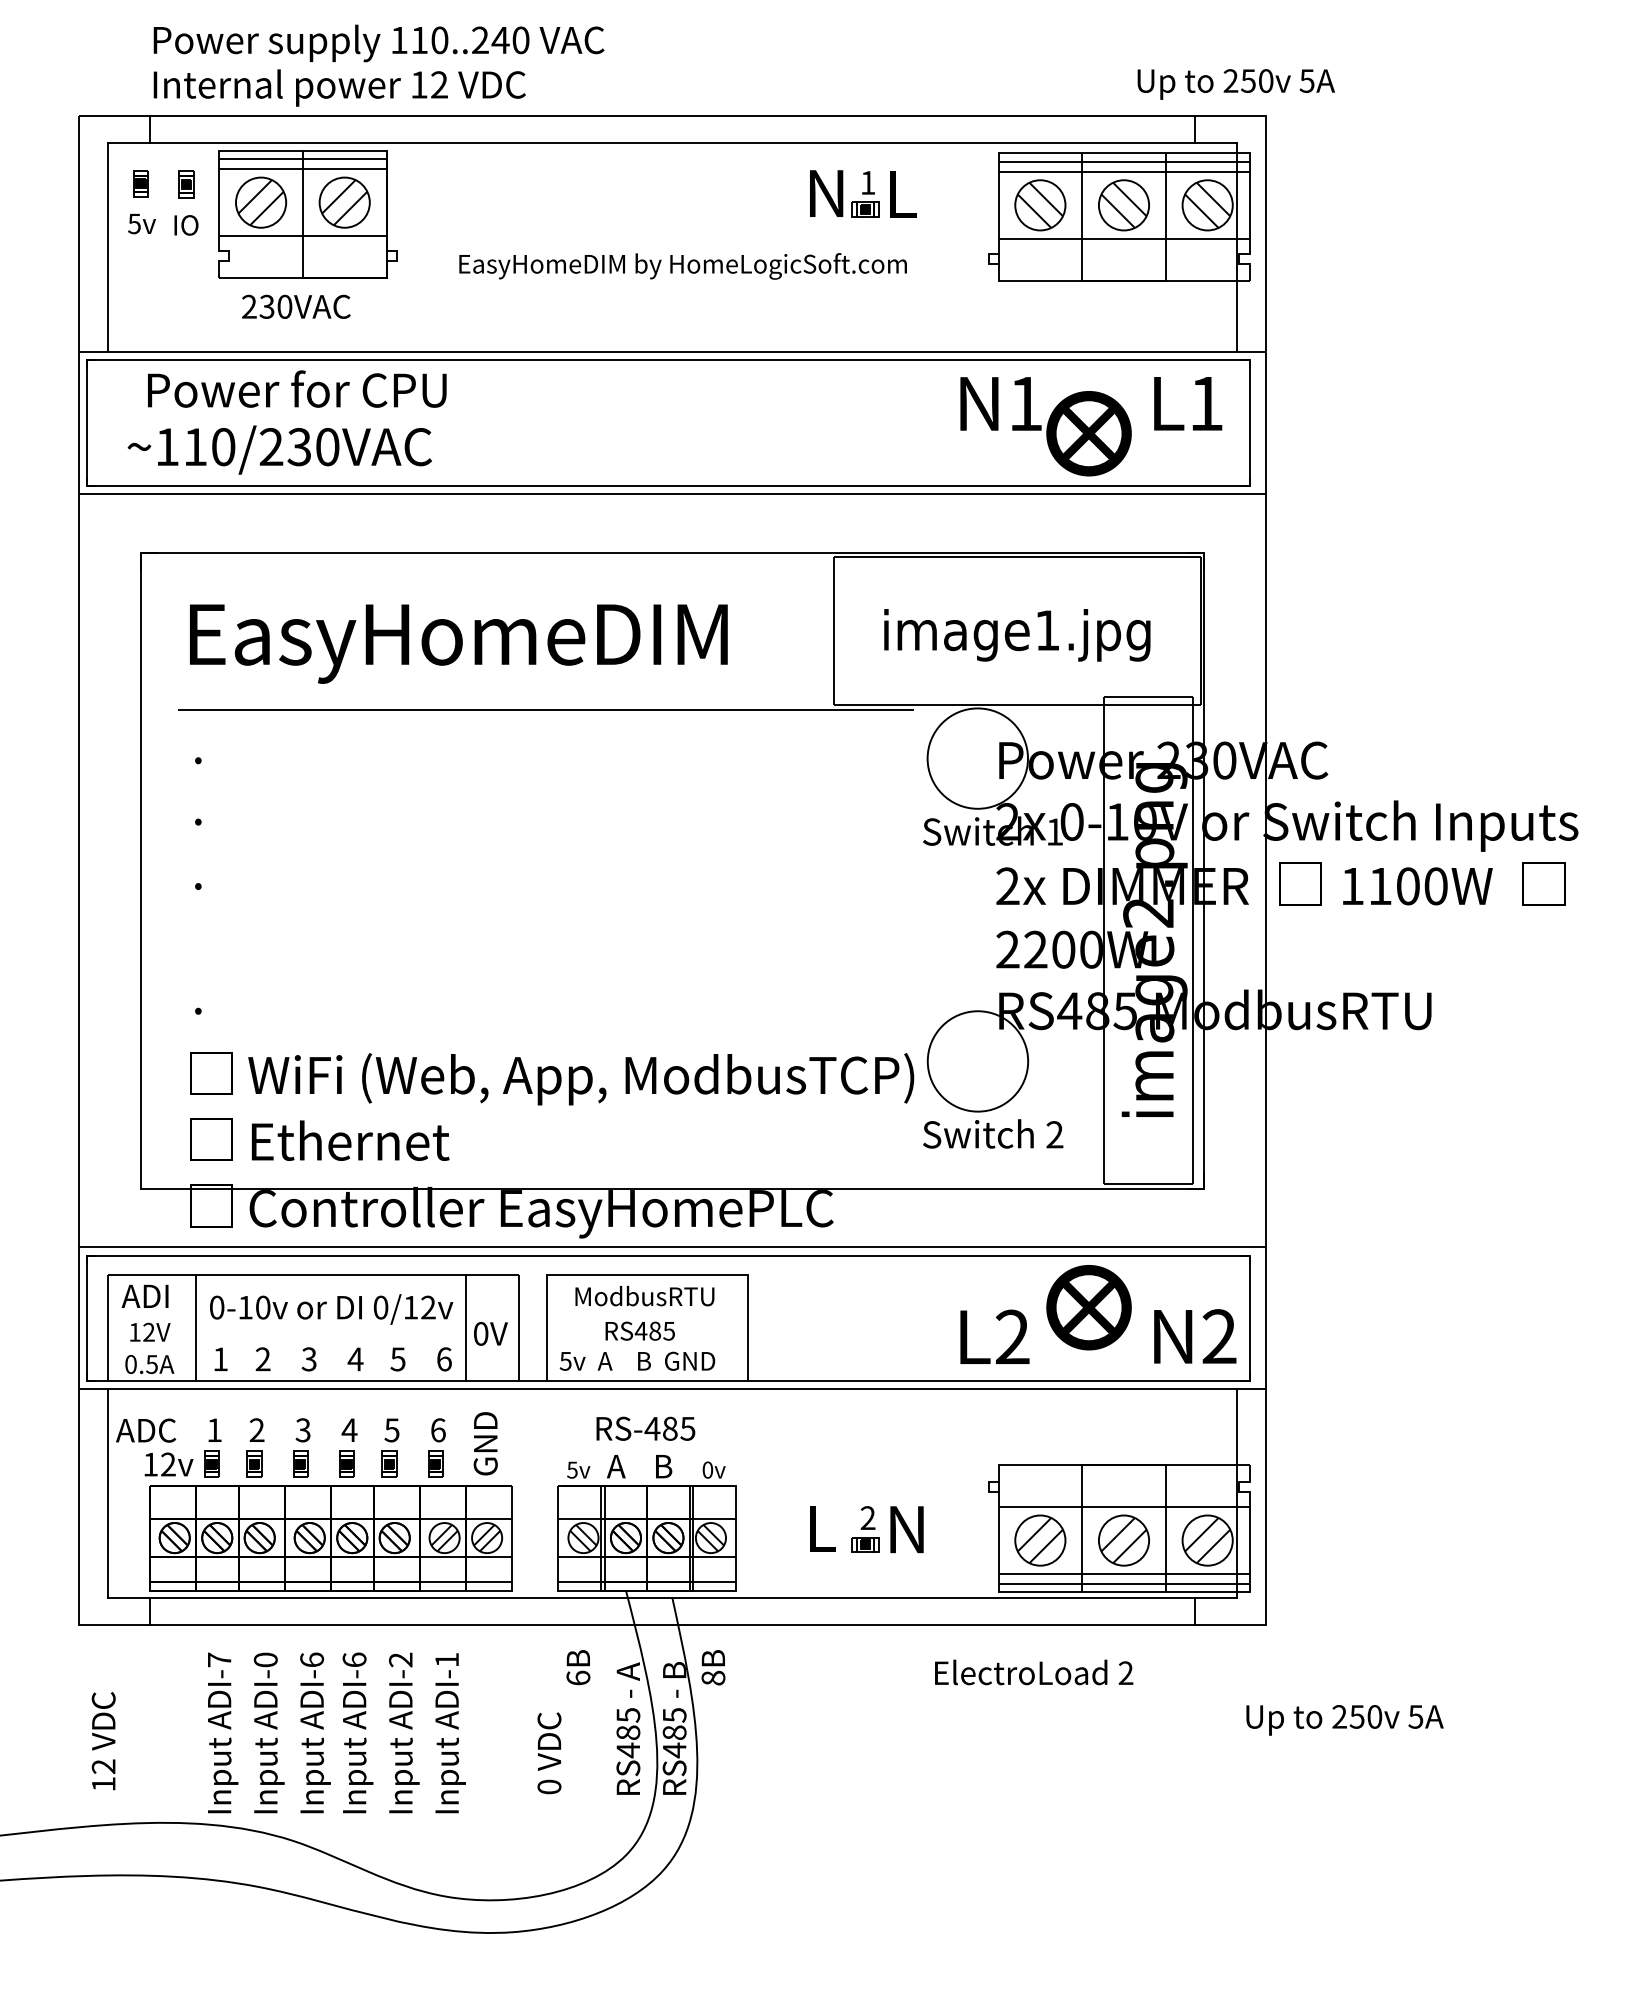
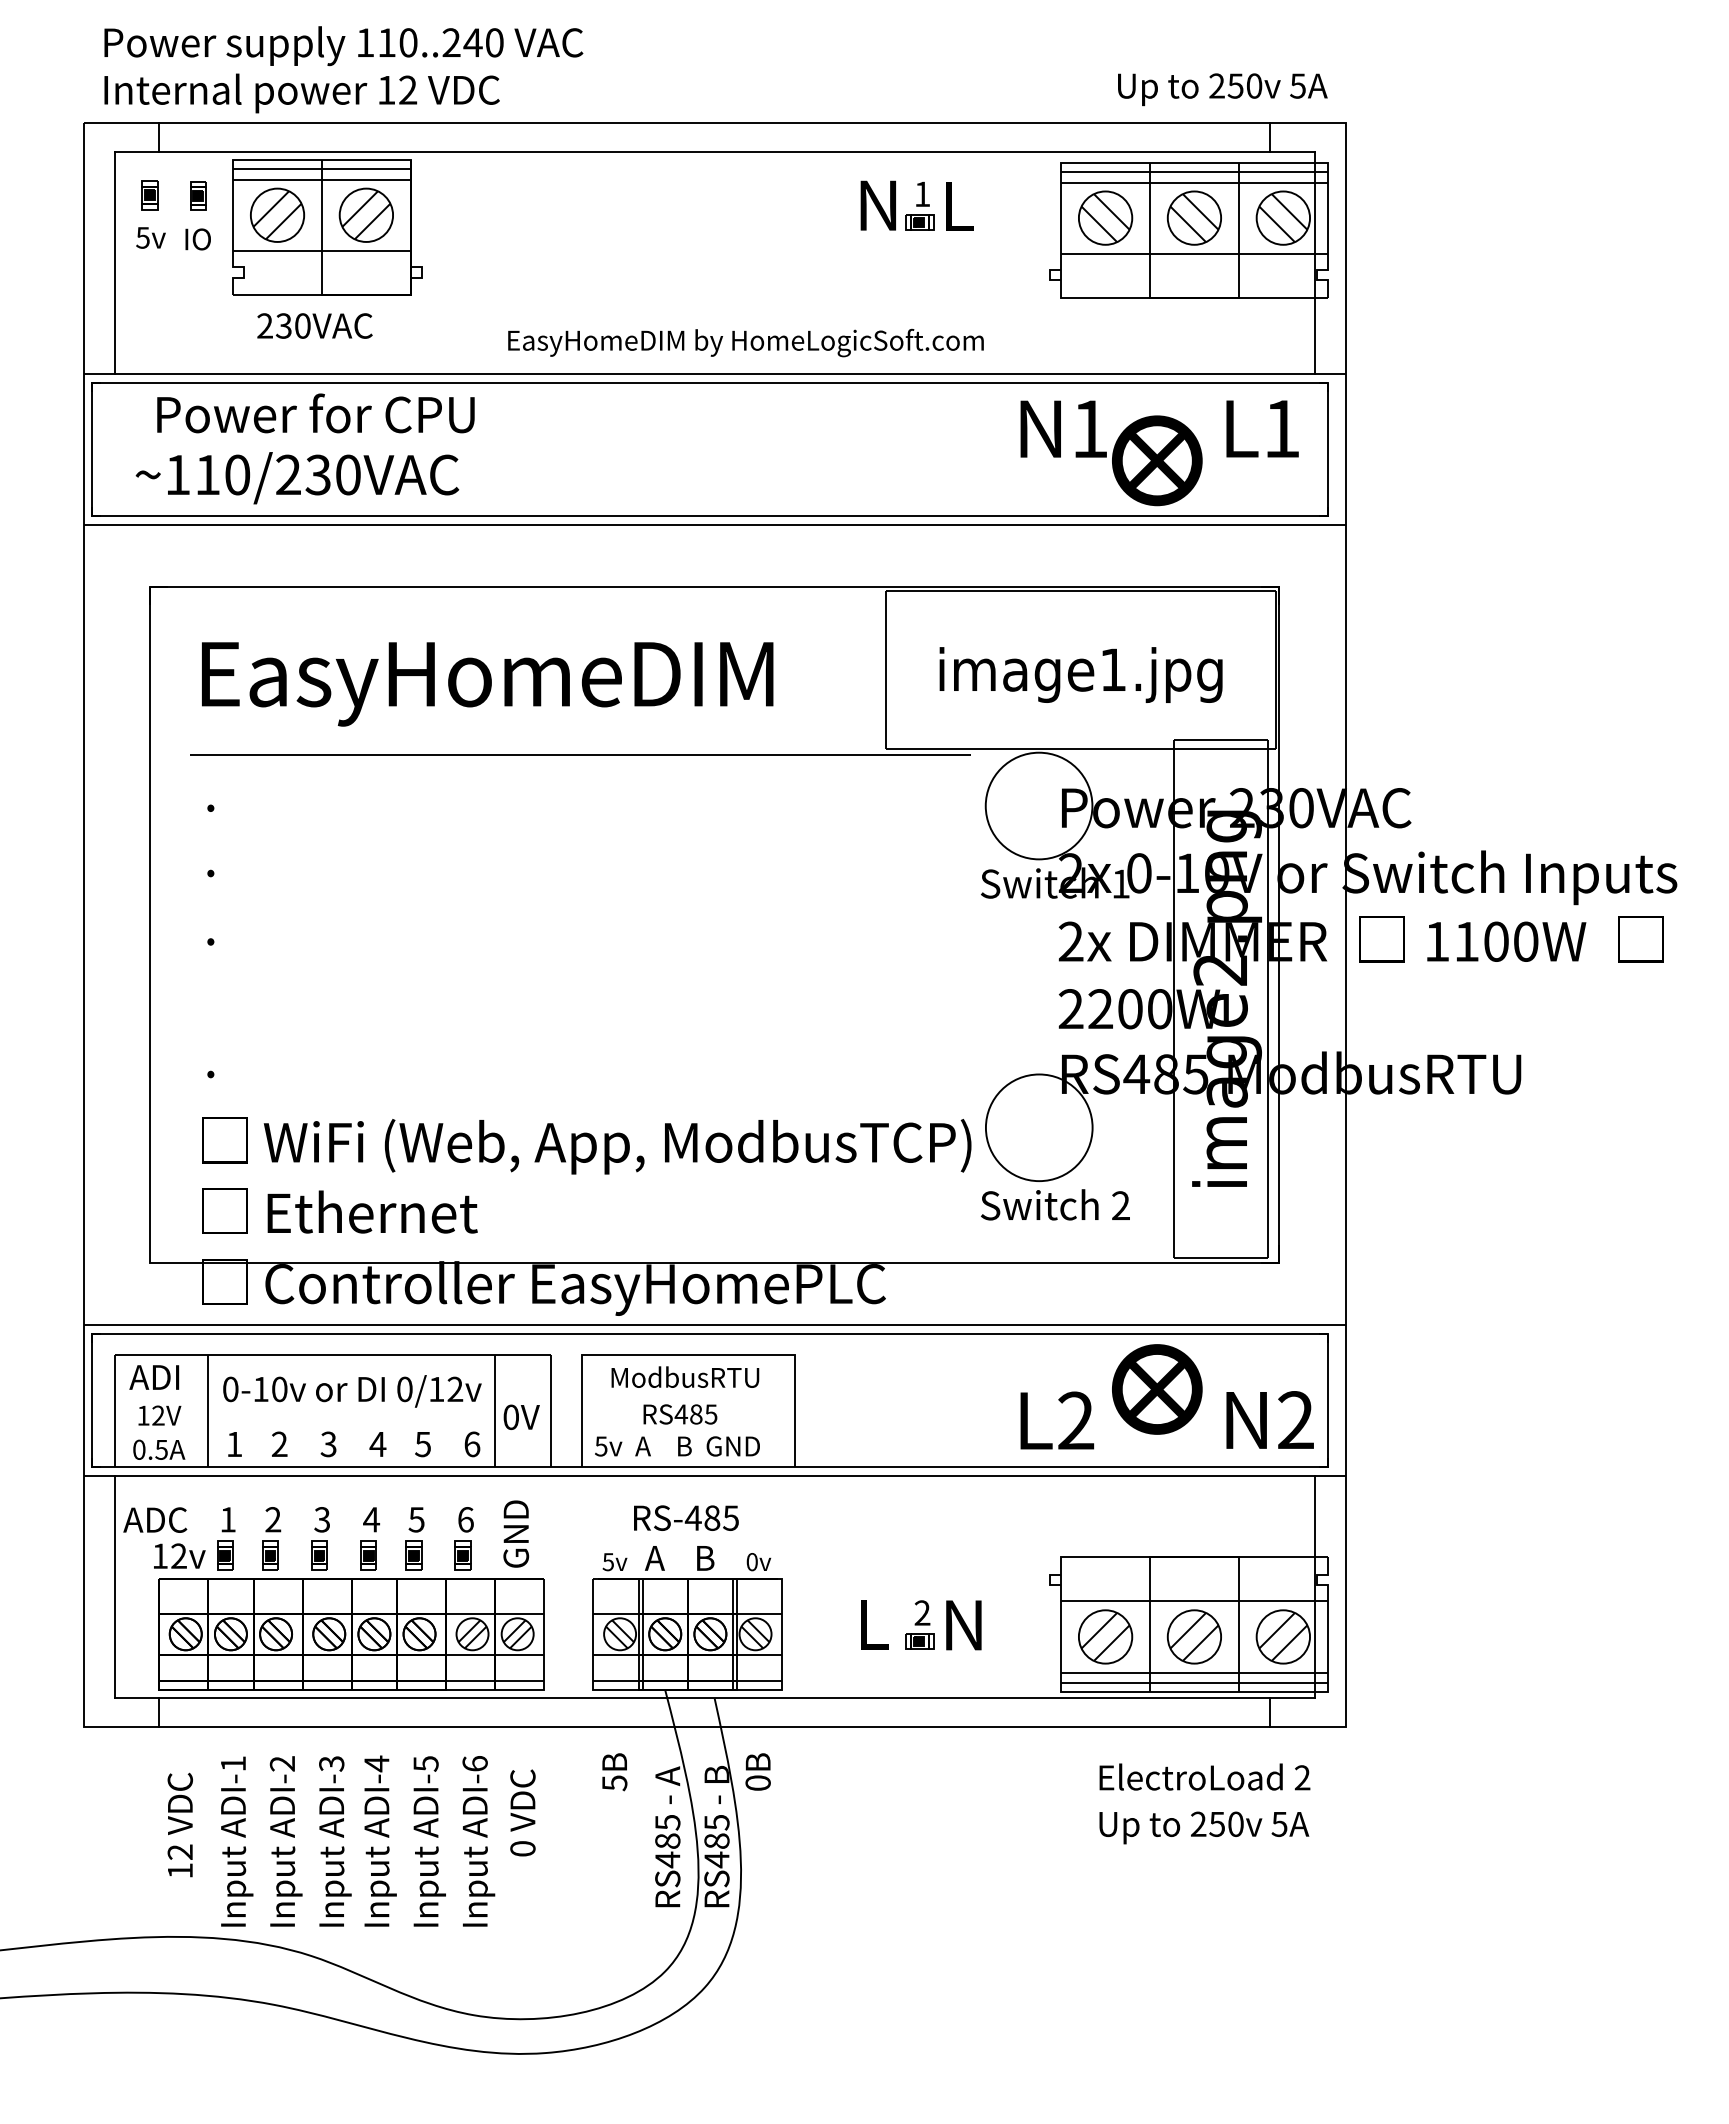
text: (378, 65) -> (343, 69), moved
text: (1236, 84) -> (1222, 89), moved
text: (682, 265) -> (745, 342), moved
text: (219, 1659) -> (233, 1763), ADI-7 -> ADI-1
text: (265, 1659) -> (282, 1763), ADI-0 -> ADI-2
text: (311, 1659) -> (331, 1763), ADI-6 -> ADI-3
text: (354, 1659) -> (376, 1763), ADI-6 -> ADI-4
text: (400, 1659) -> (425, 1763), ADI-2 -> ADI-5
text: (446, 1659) -> (474, 1763), ADI-1 -> ADI-6
text: (1033, 1671) -> (1204, 1776), moved
text: (713, 1677) -> (758, 1782), 8 -> 0
text: (578, 1678) -> (614, 1783), 6 -> 5
text: (1345, 1719) -> (1204, 1827), moved
text: (102, 1740) -> (179, 1824), moved
text: (549, 1752) -> (522, 1812), moved

